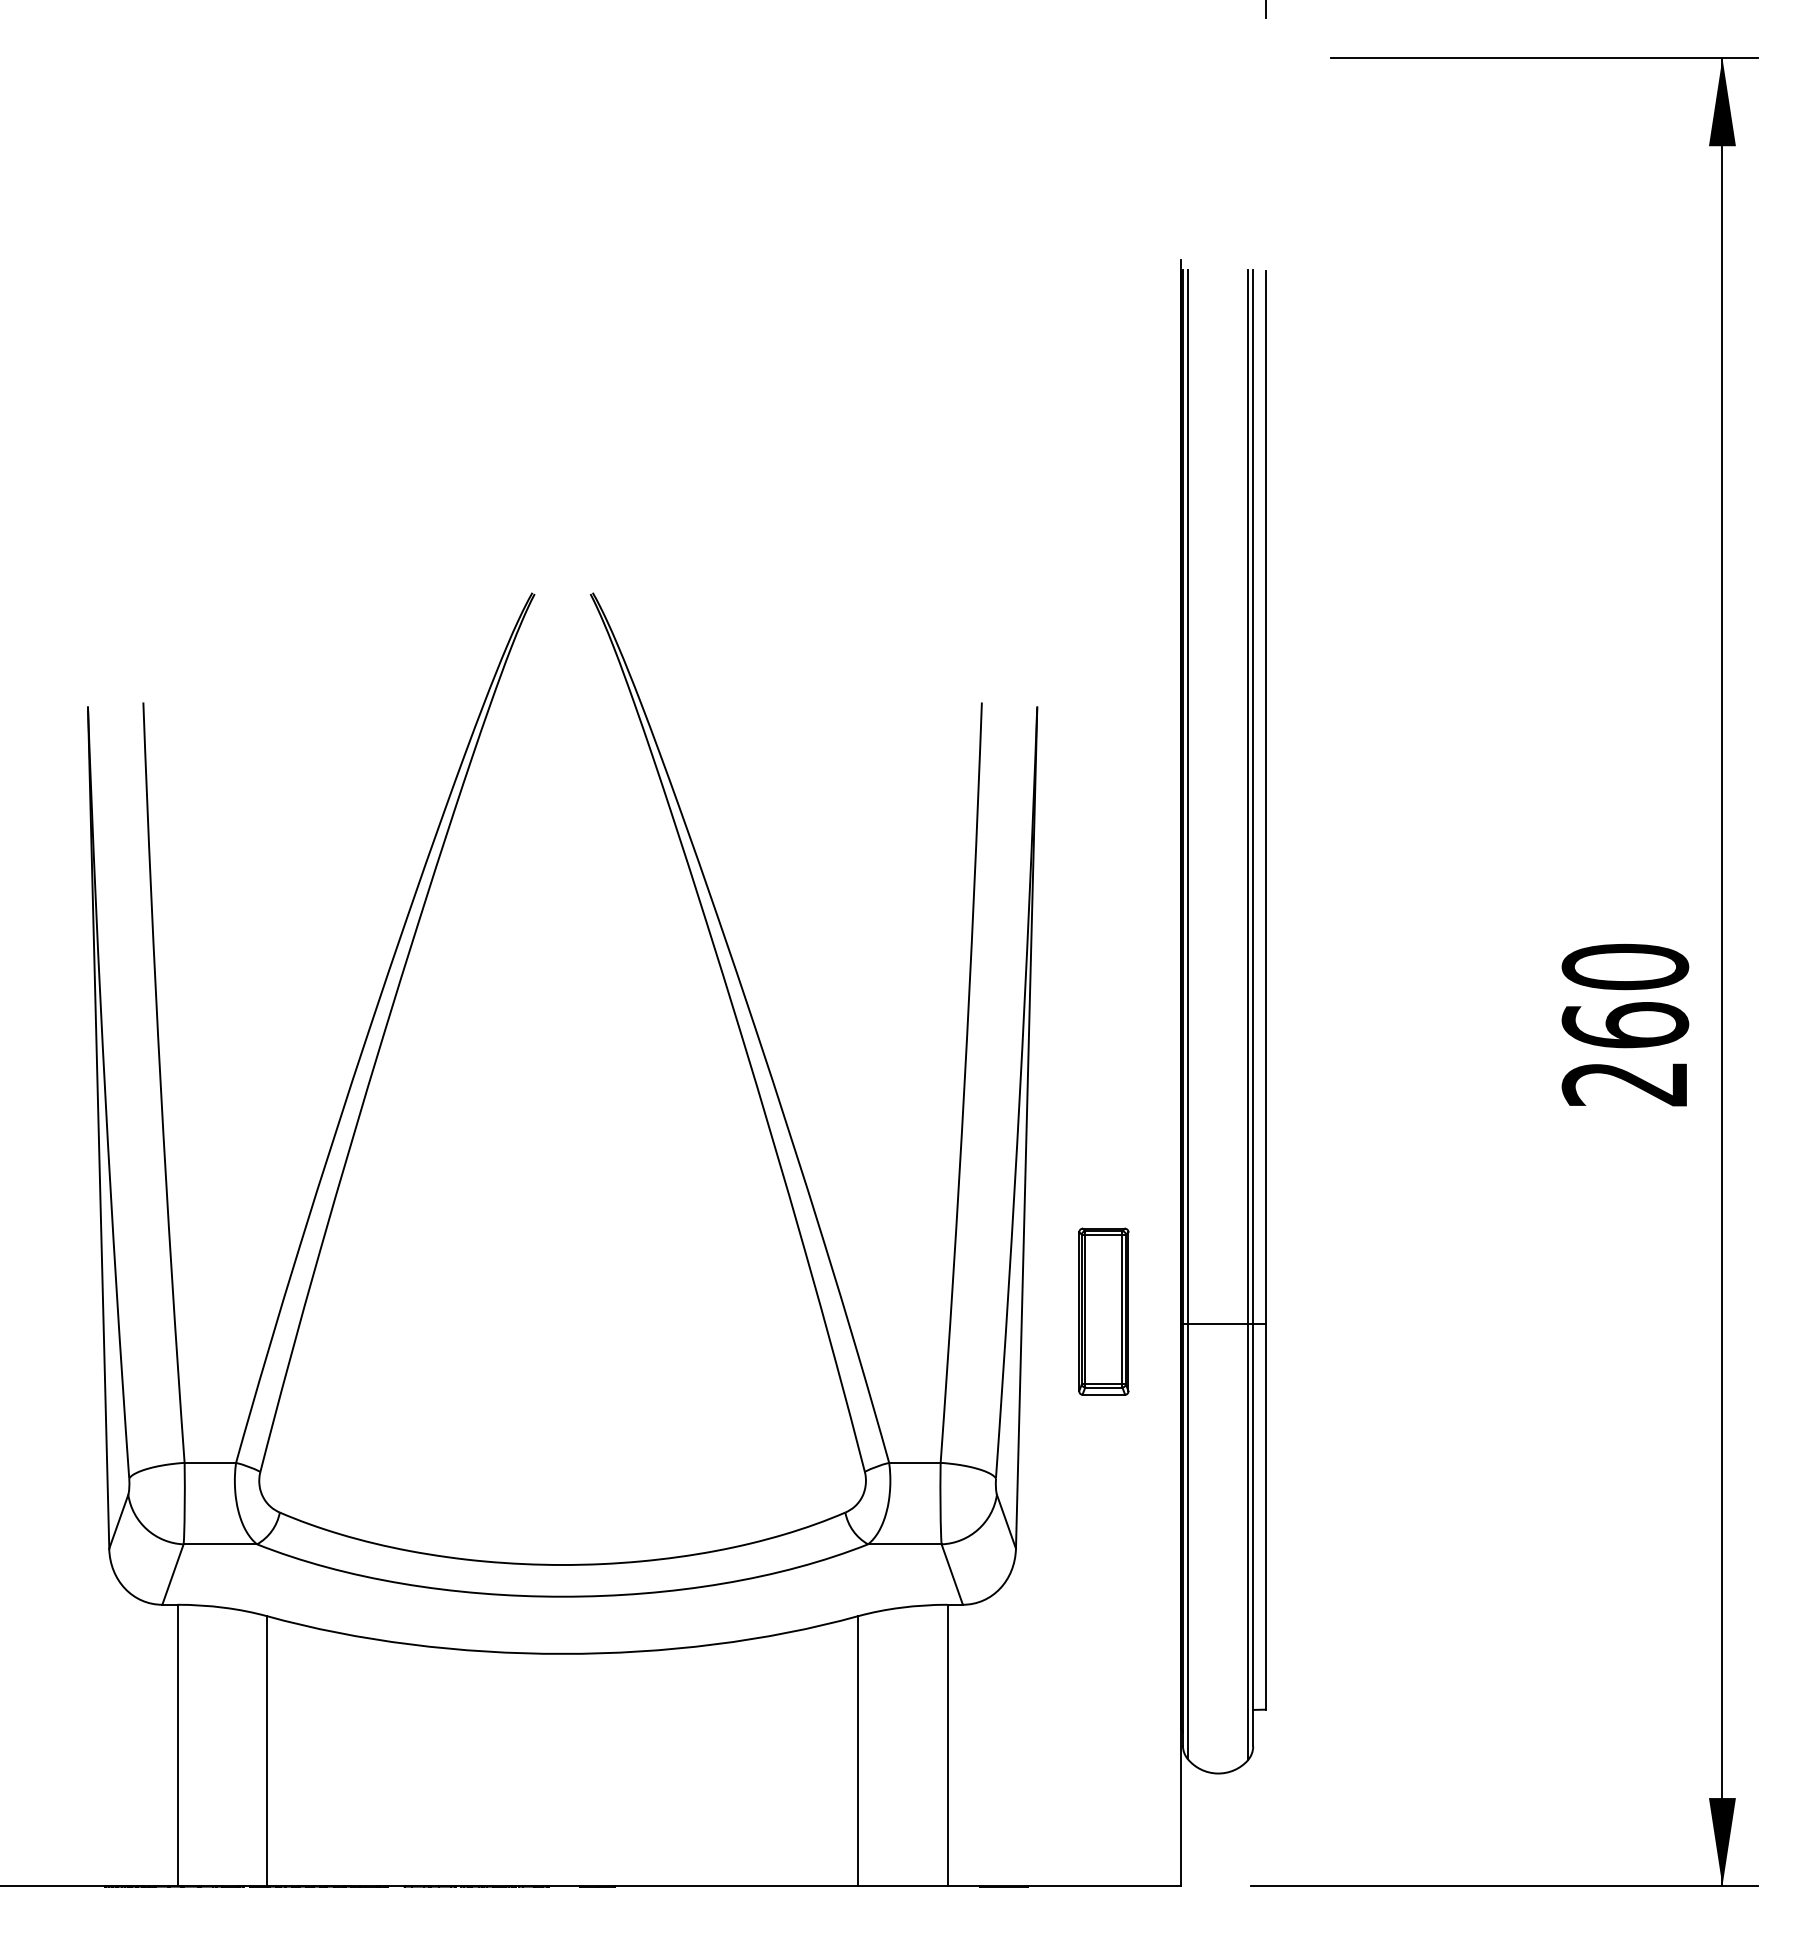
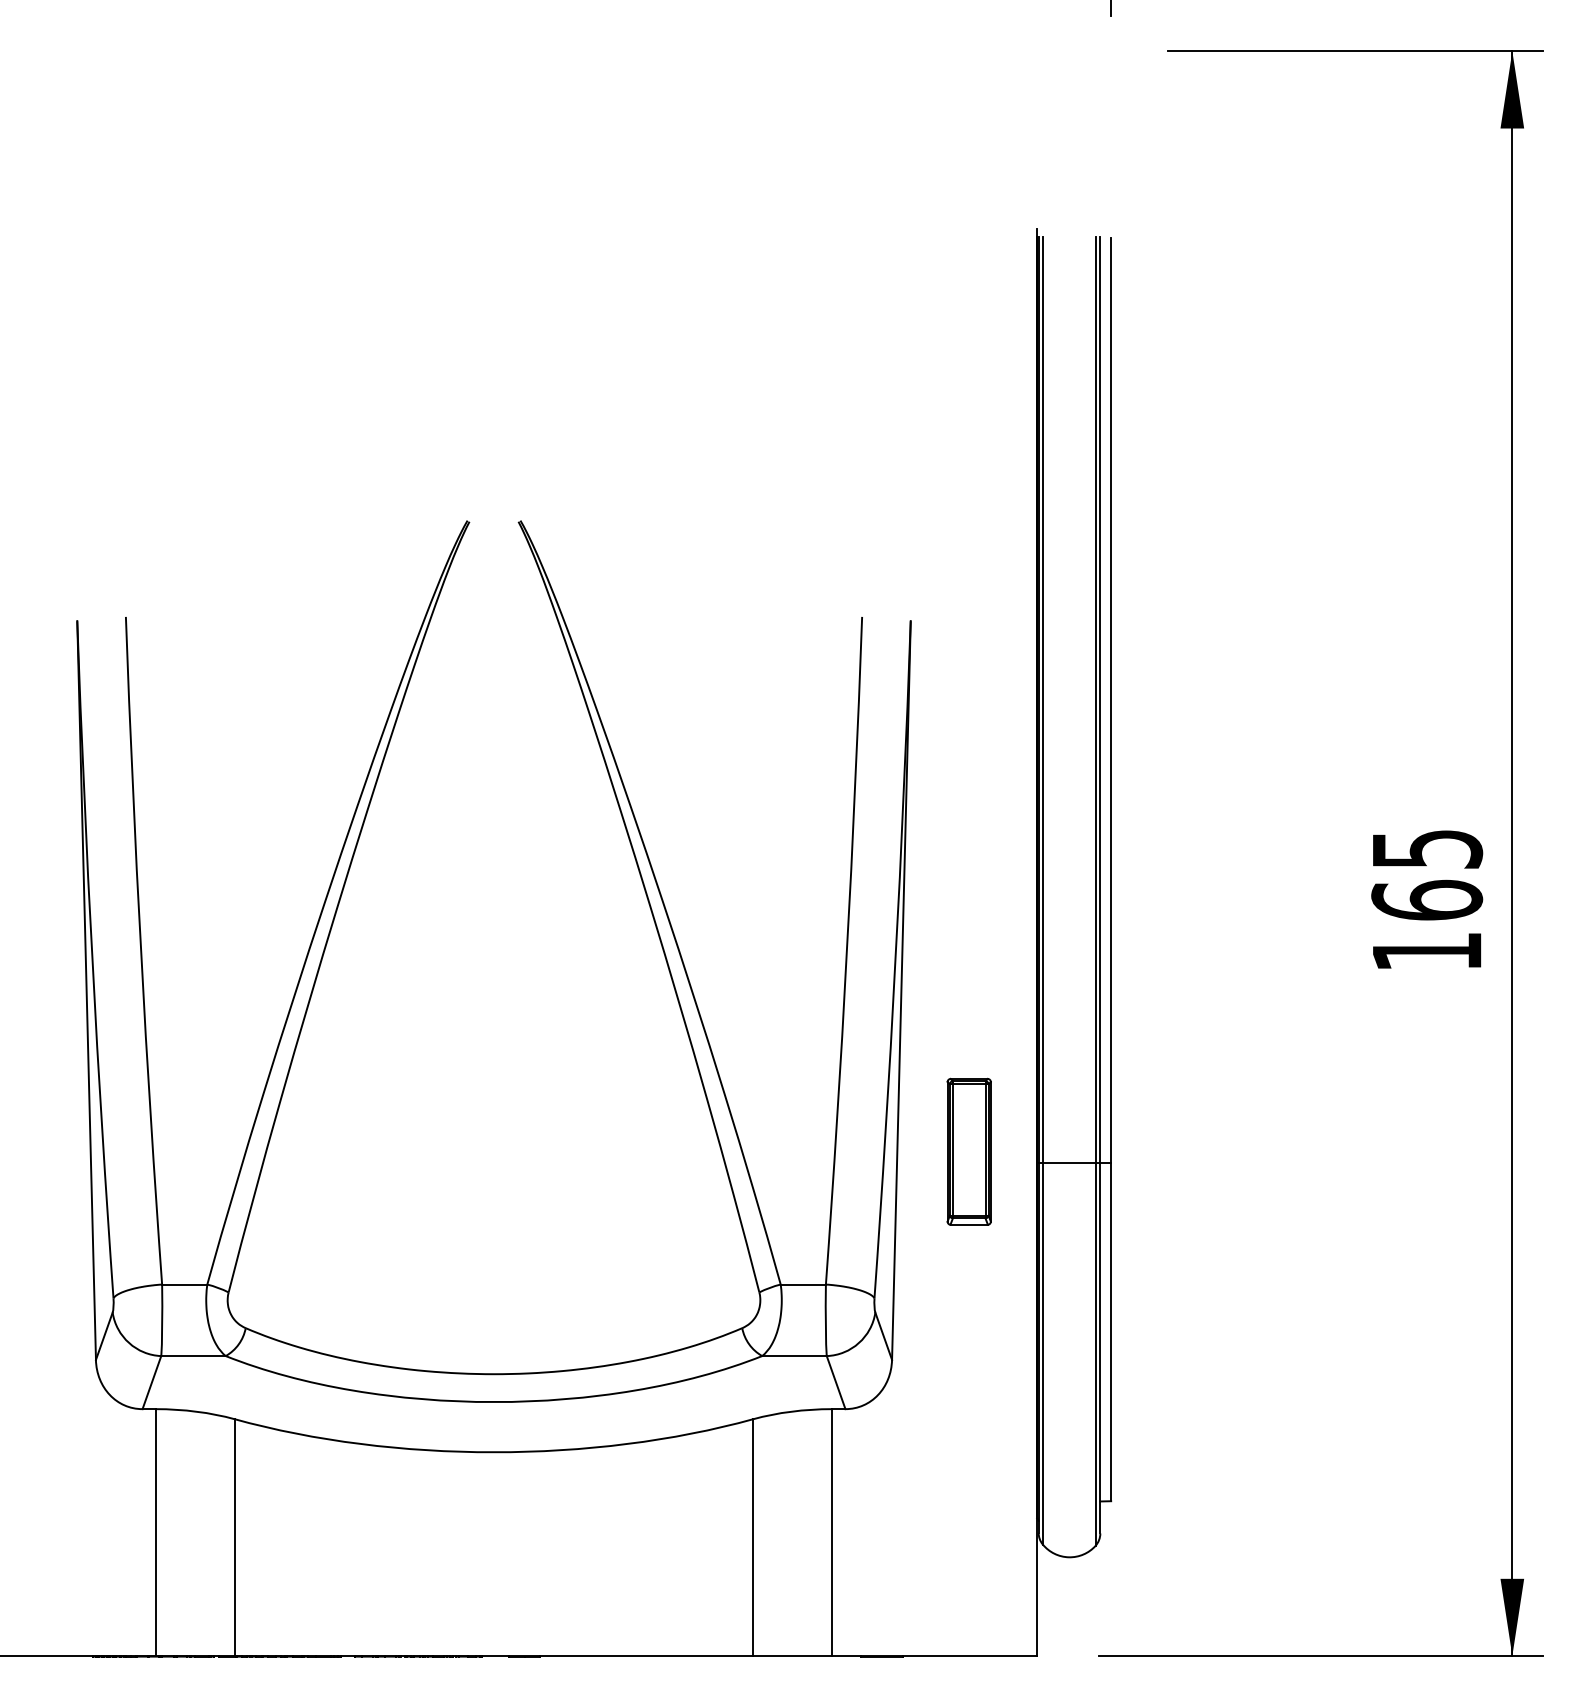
text: (1625, 1024) -> (1427, 899), 260 -> 165

